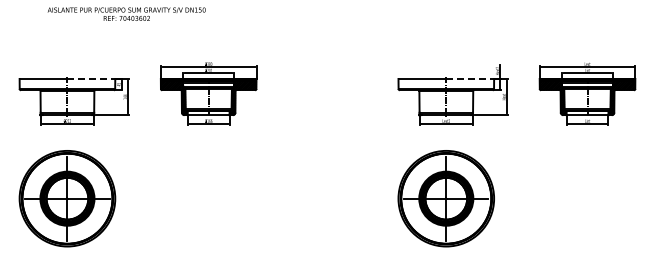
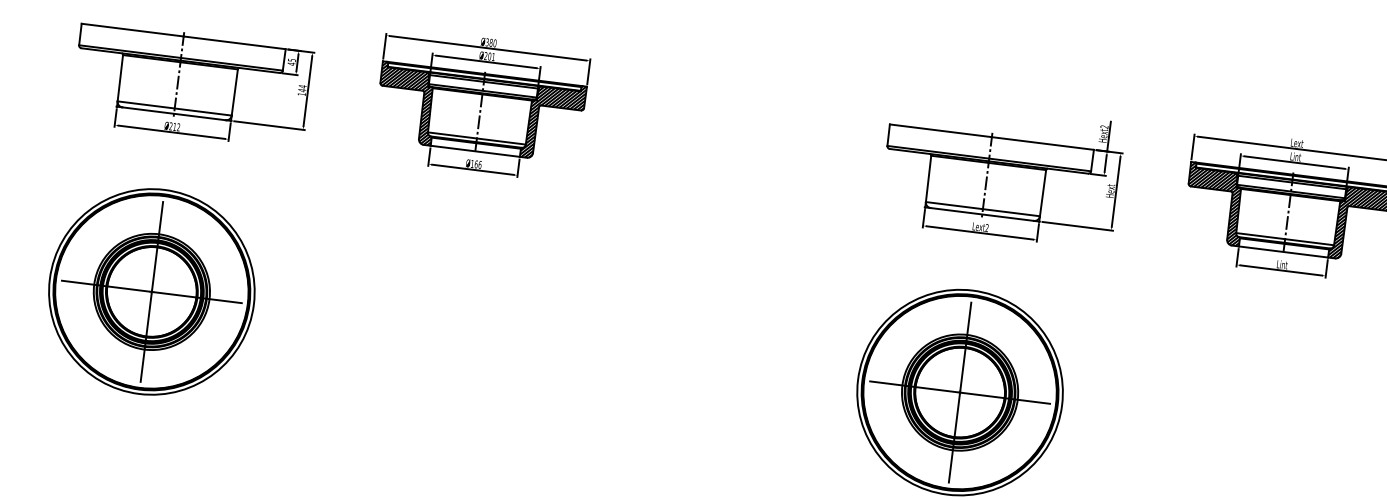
line: (91, 78) -> (235, 41), dashed -> solid
line: (470, 78) -> (1043, 142), dashed -> solid

